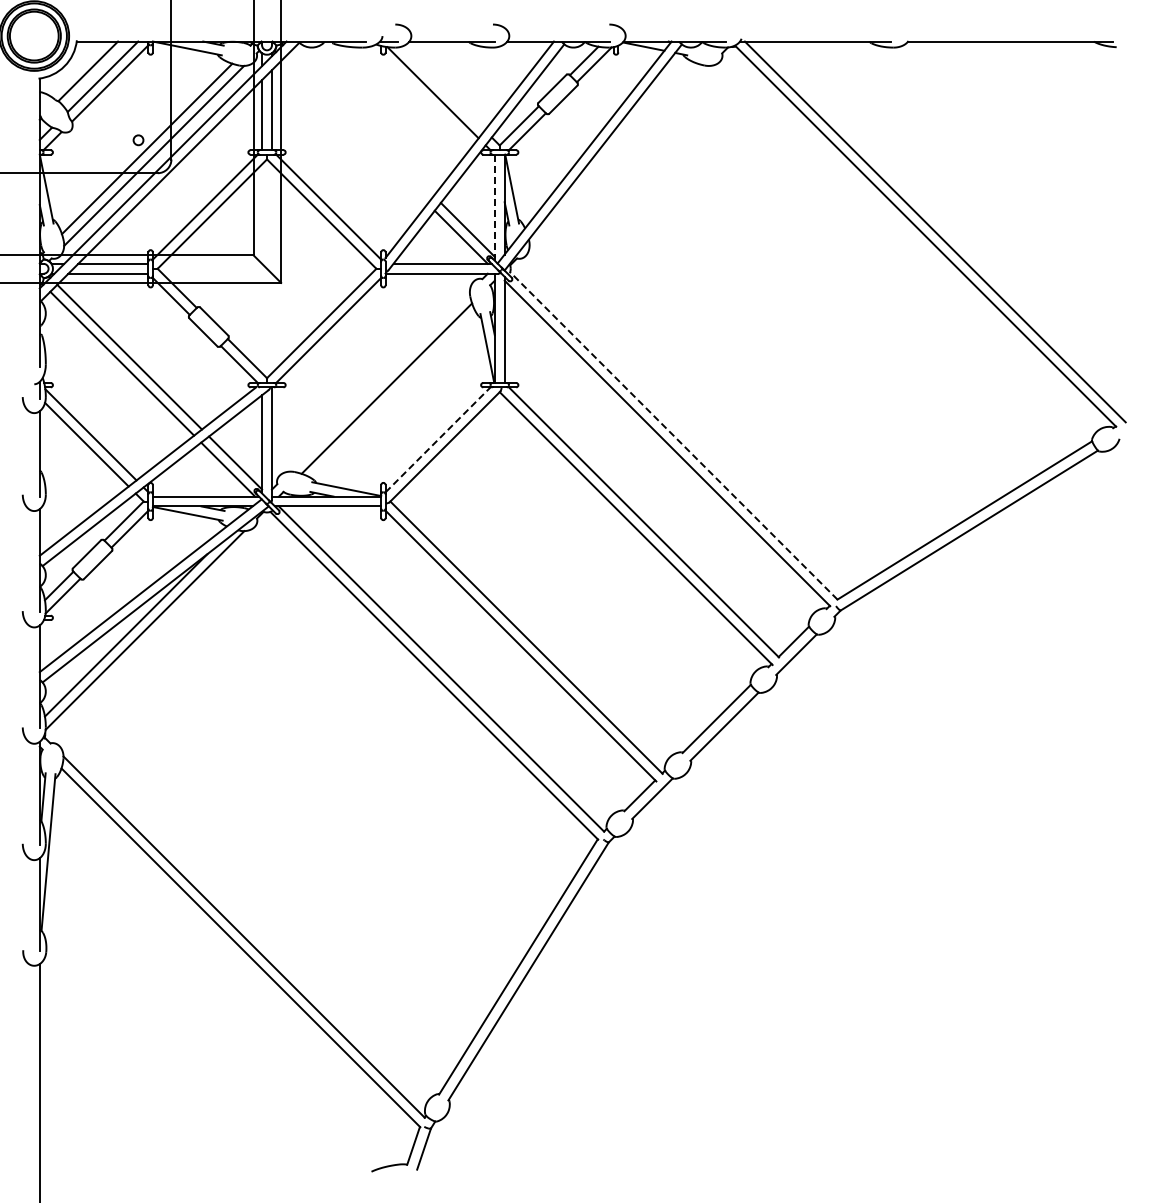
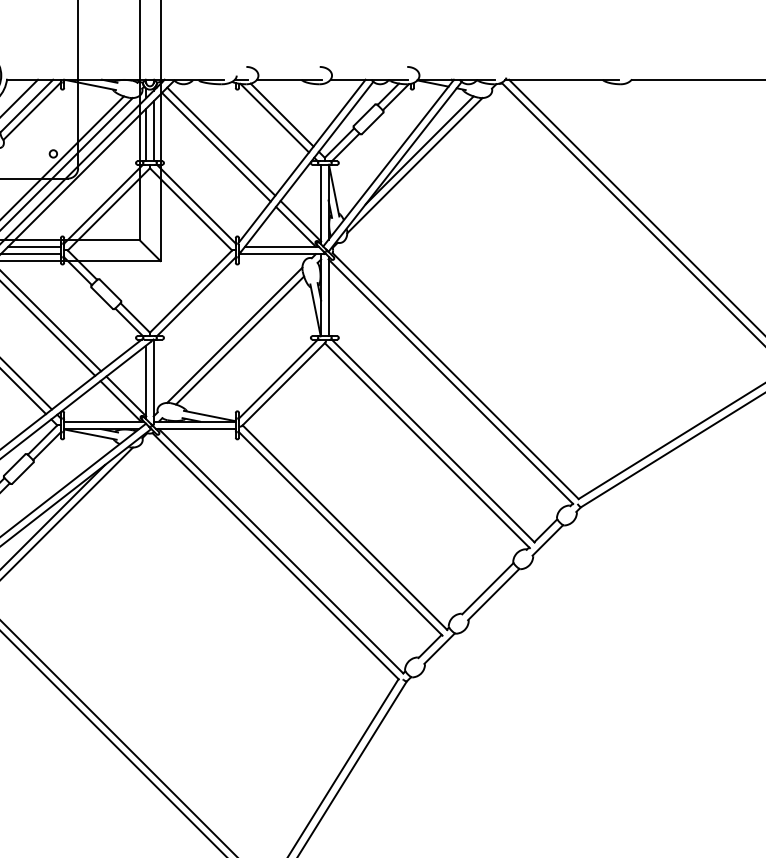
line: (442, 88) -> (281, 115), added
line: (361, 123) -> (220, 141), added
line: (355, 131) -> (216, 147), added
line: (625, 135) -> (419, 150), added
line: (619, 155) -> (414, 165), added
line: (494, 208) -> (320, 205), dashed -> solid
line: (379, 381) -> (234, 335), added
line: (673, 435) -> (455, 375), dashed -> solid
line: (438, 439) -> (278, 378), dashed -> solid

